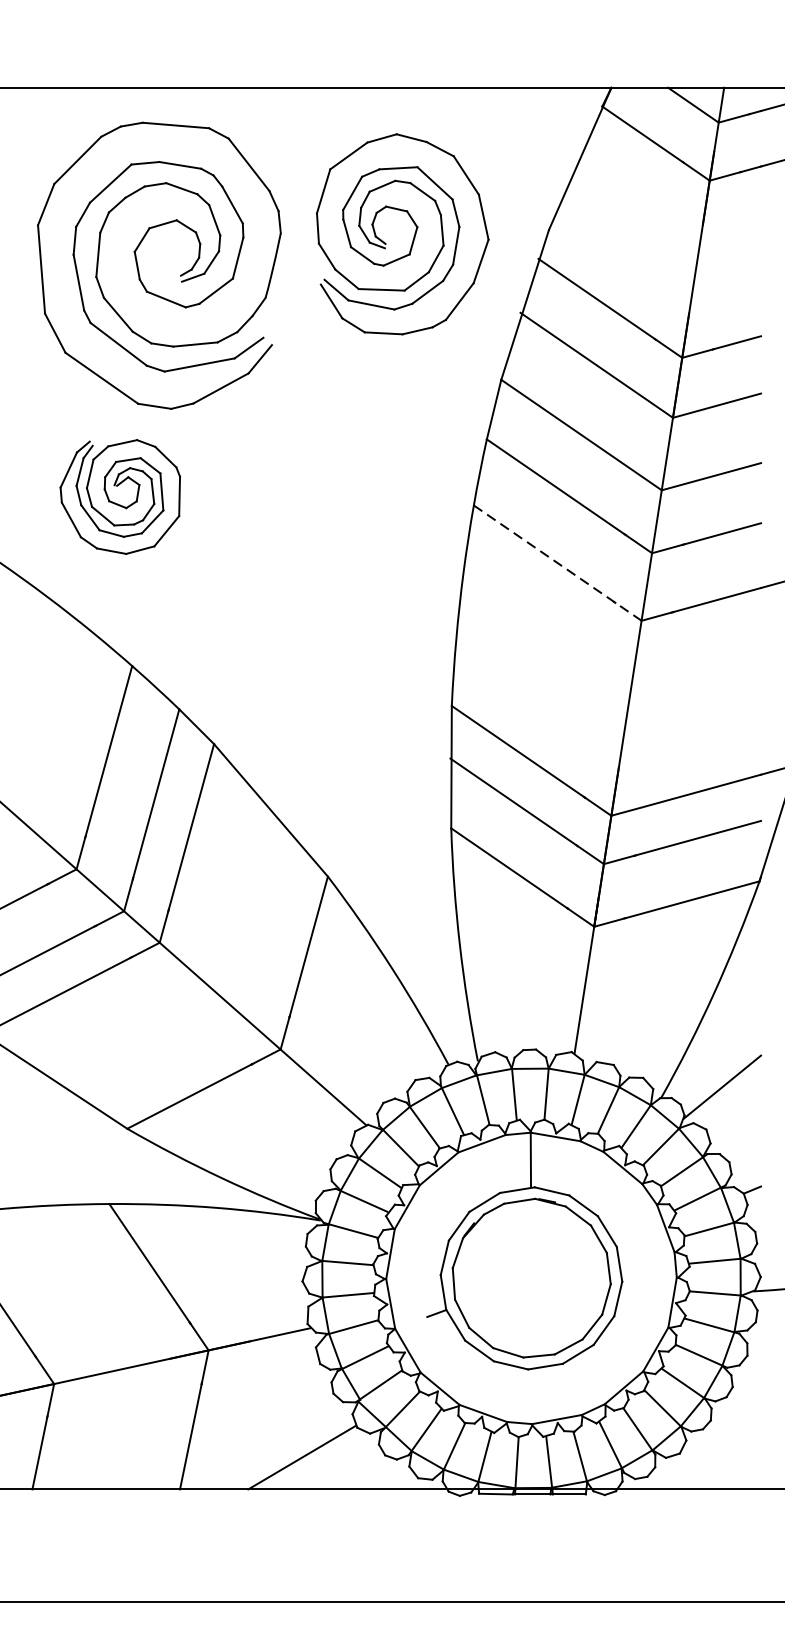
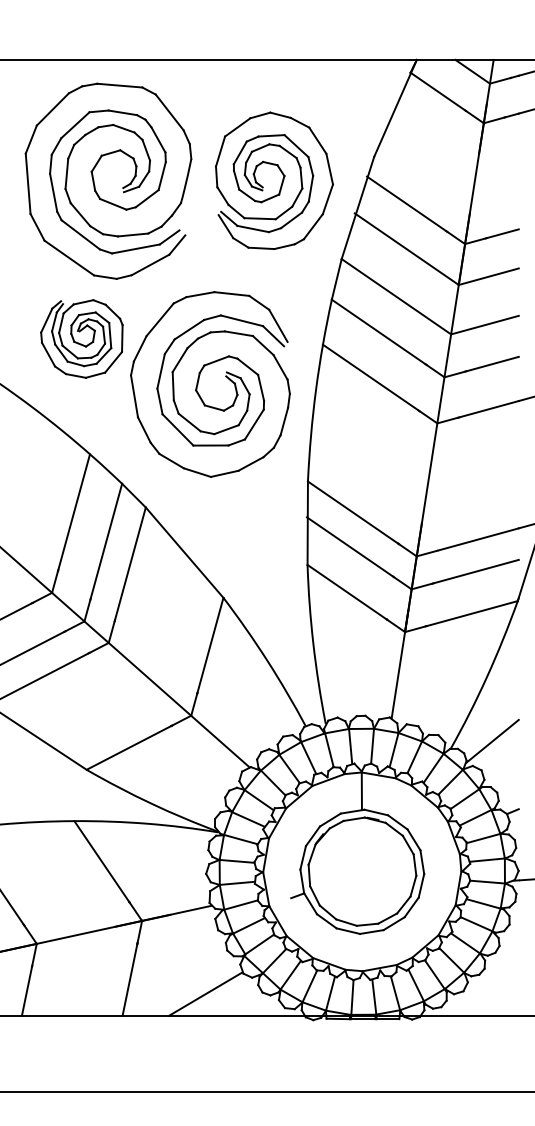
part: (413, 236) -> (281, 182), moved
part: (292, 557) -> (199, 380), added
line: (558, 563) -> (380, 384), dashed -> solid

